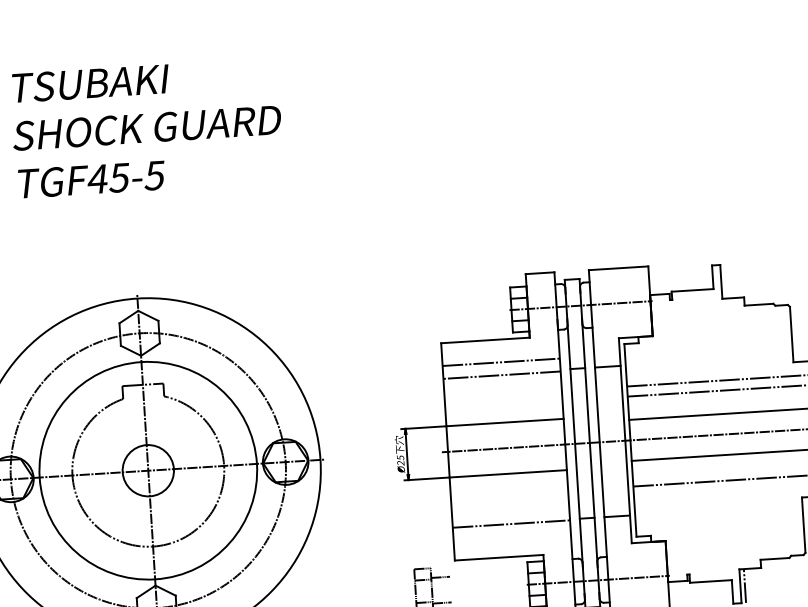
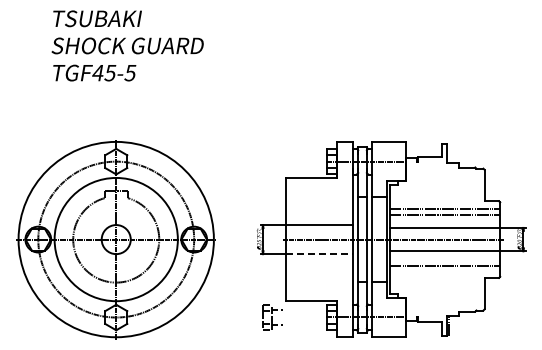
line: (501, 361) -> (319, 190), removed
line: (502, 375) -> (319, 198), removed
line: (510, 474) -> (320, 254), solid -> dashed
line: (511, 523) -> (319, 282), removed

